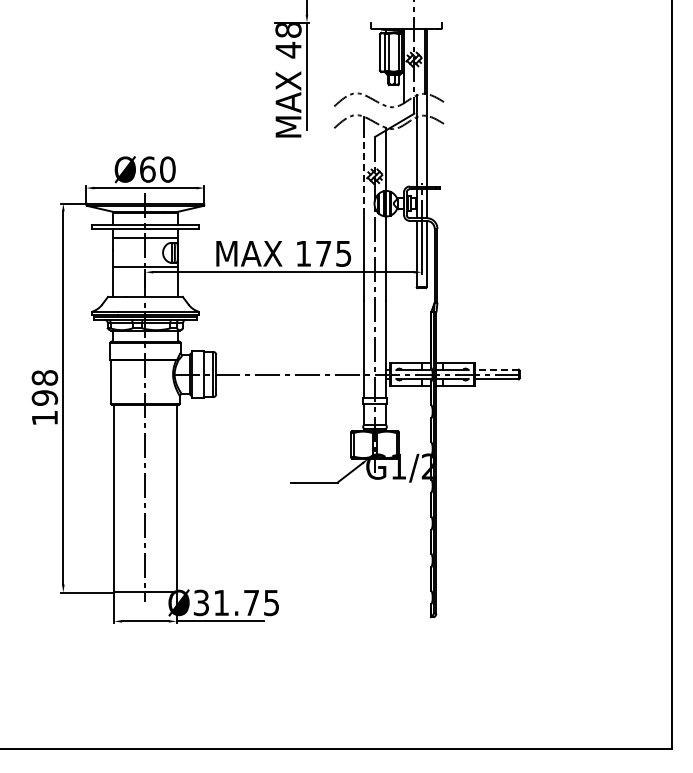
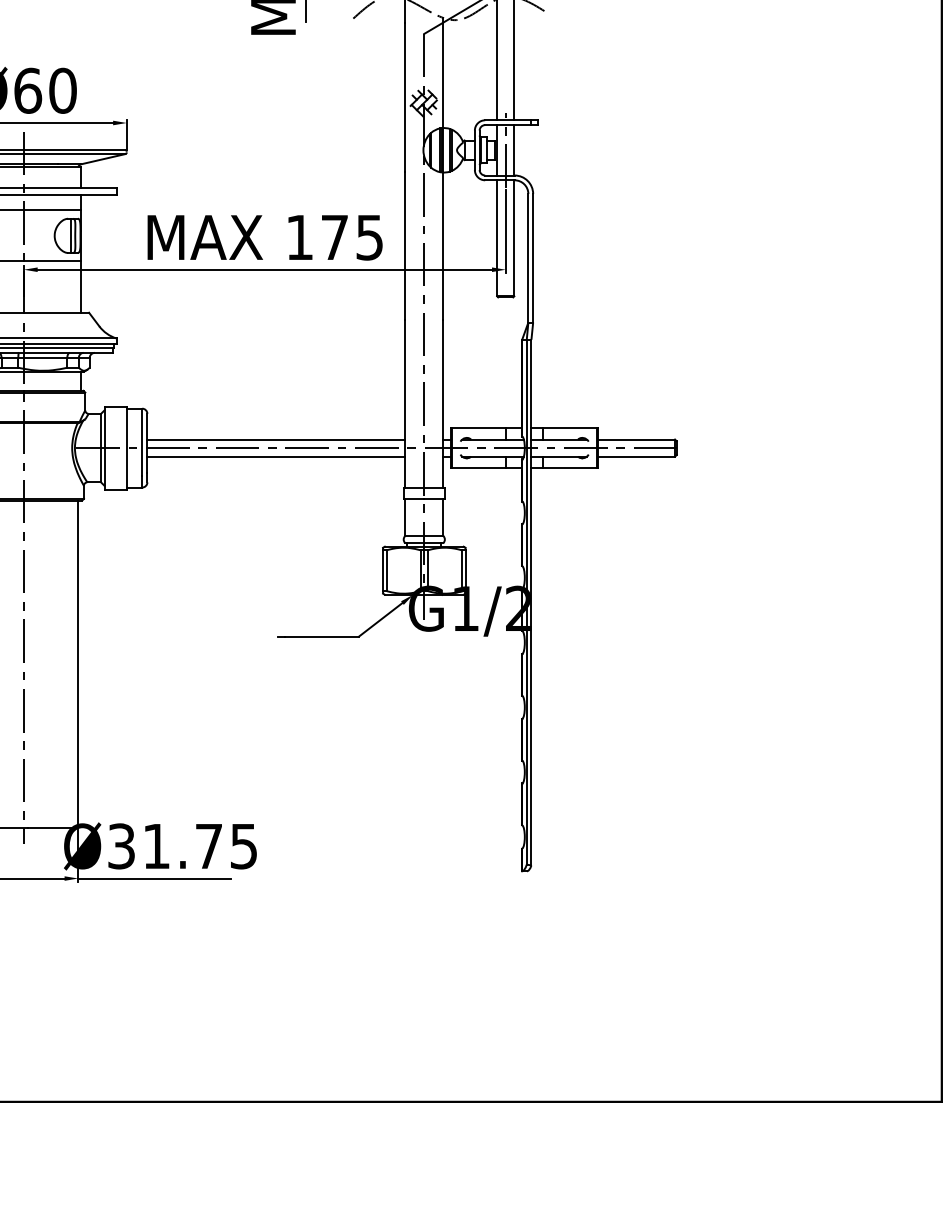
line: (364, 173) -> (405, 97), dashed -> solid
line: (290, 369) -> (276, 439), added
line: (496, 369) -> (636, 439), dashed -> solid
line: (290, 379) -> (276, 456), added

